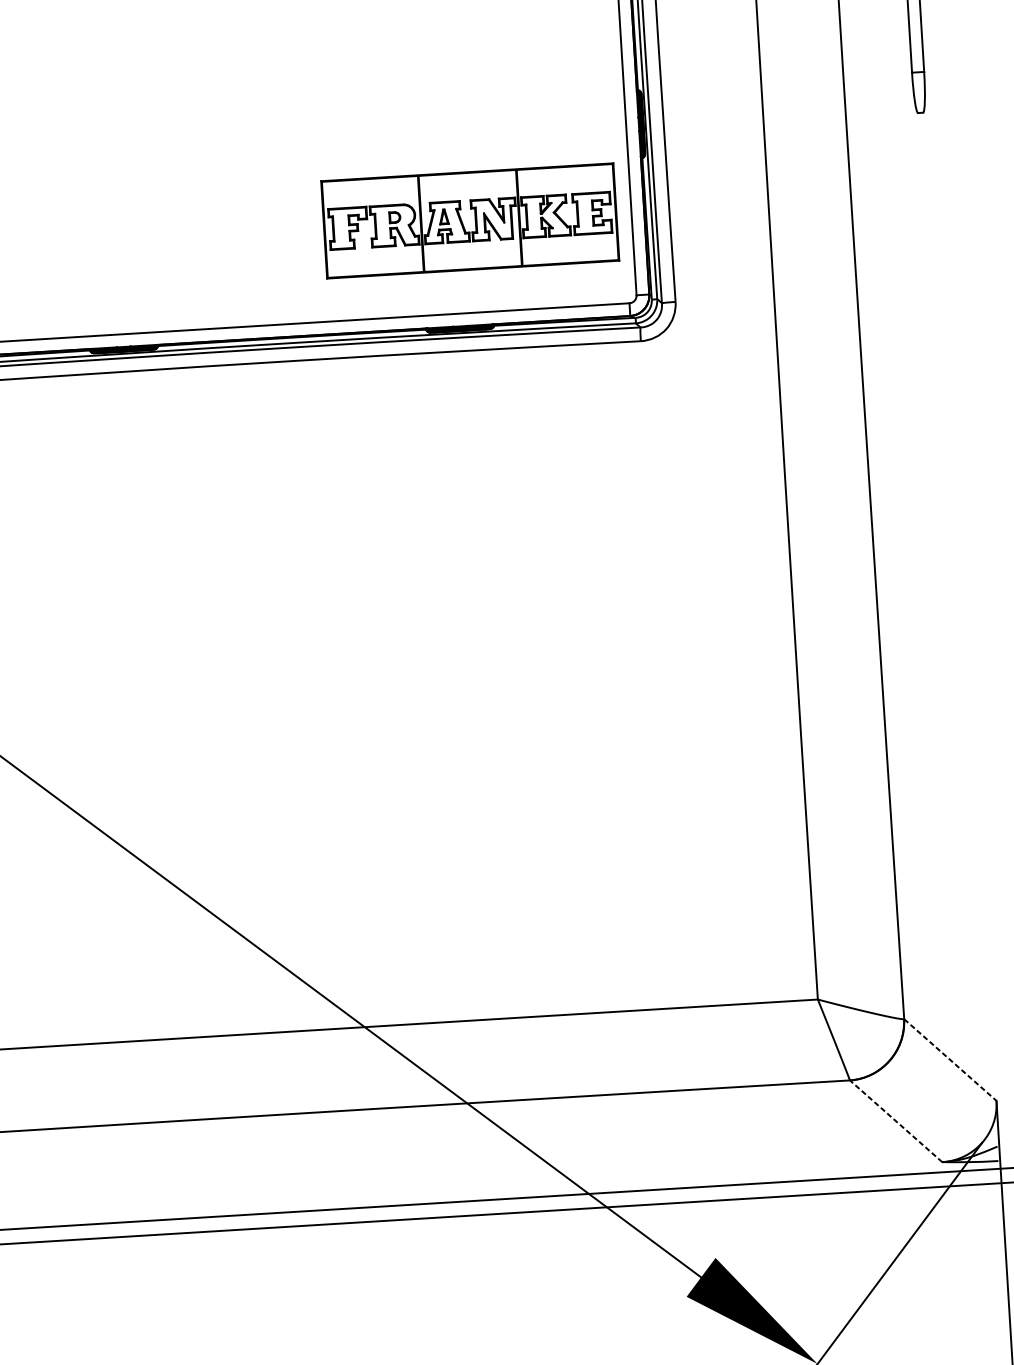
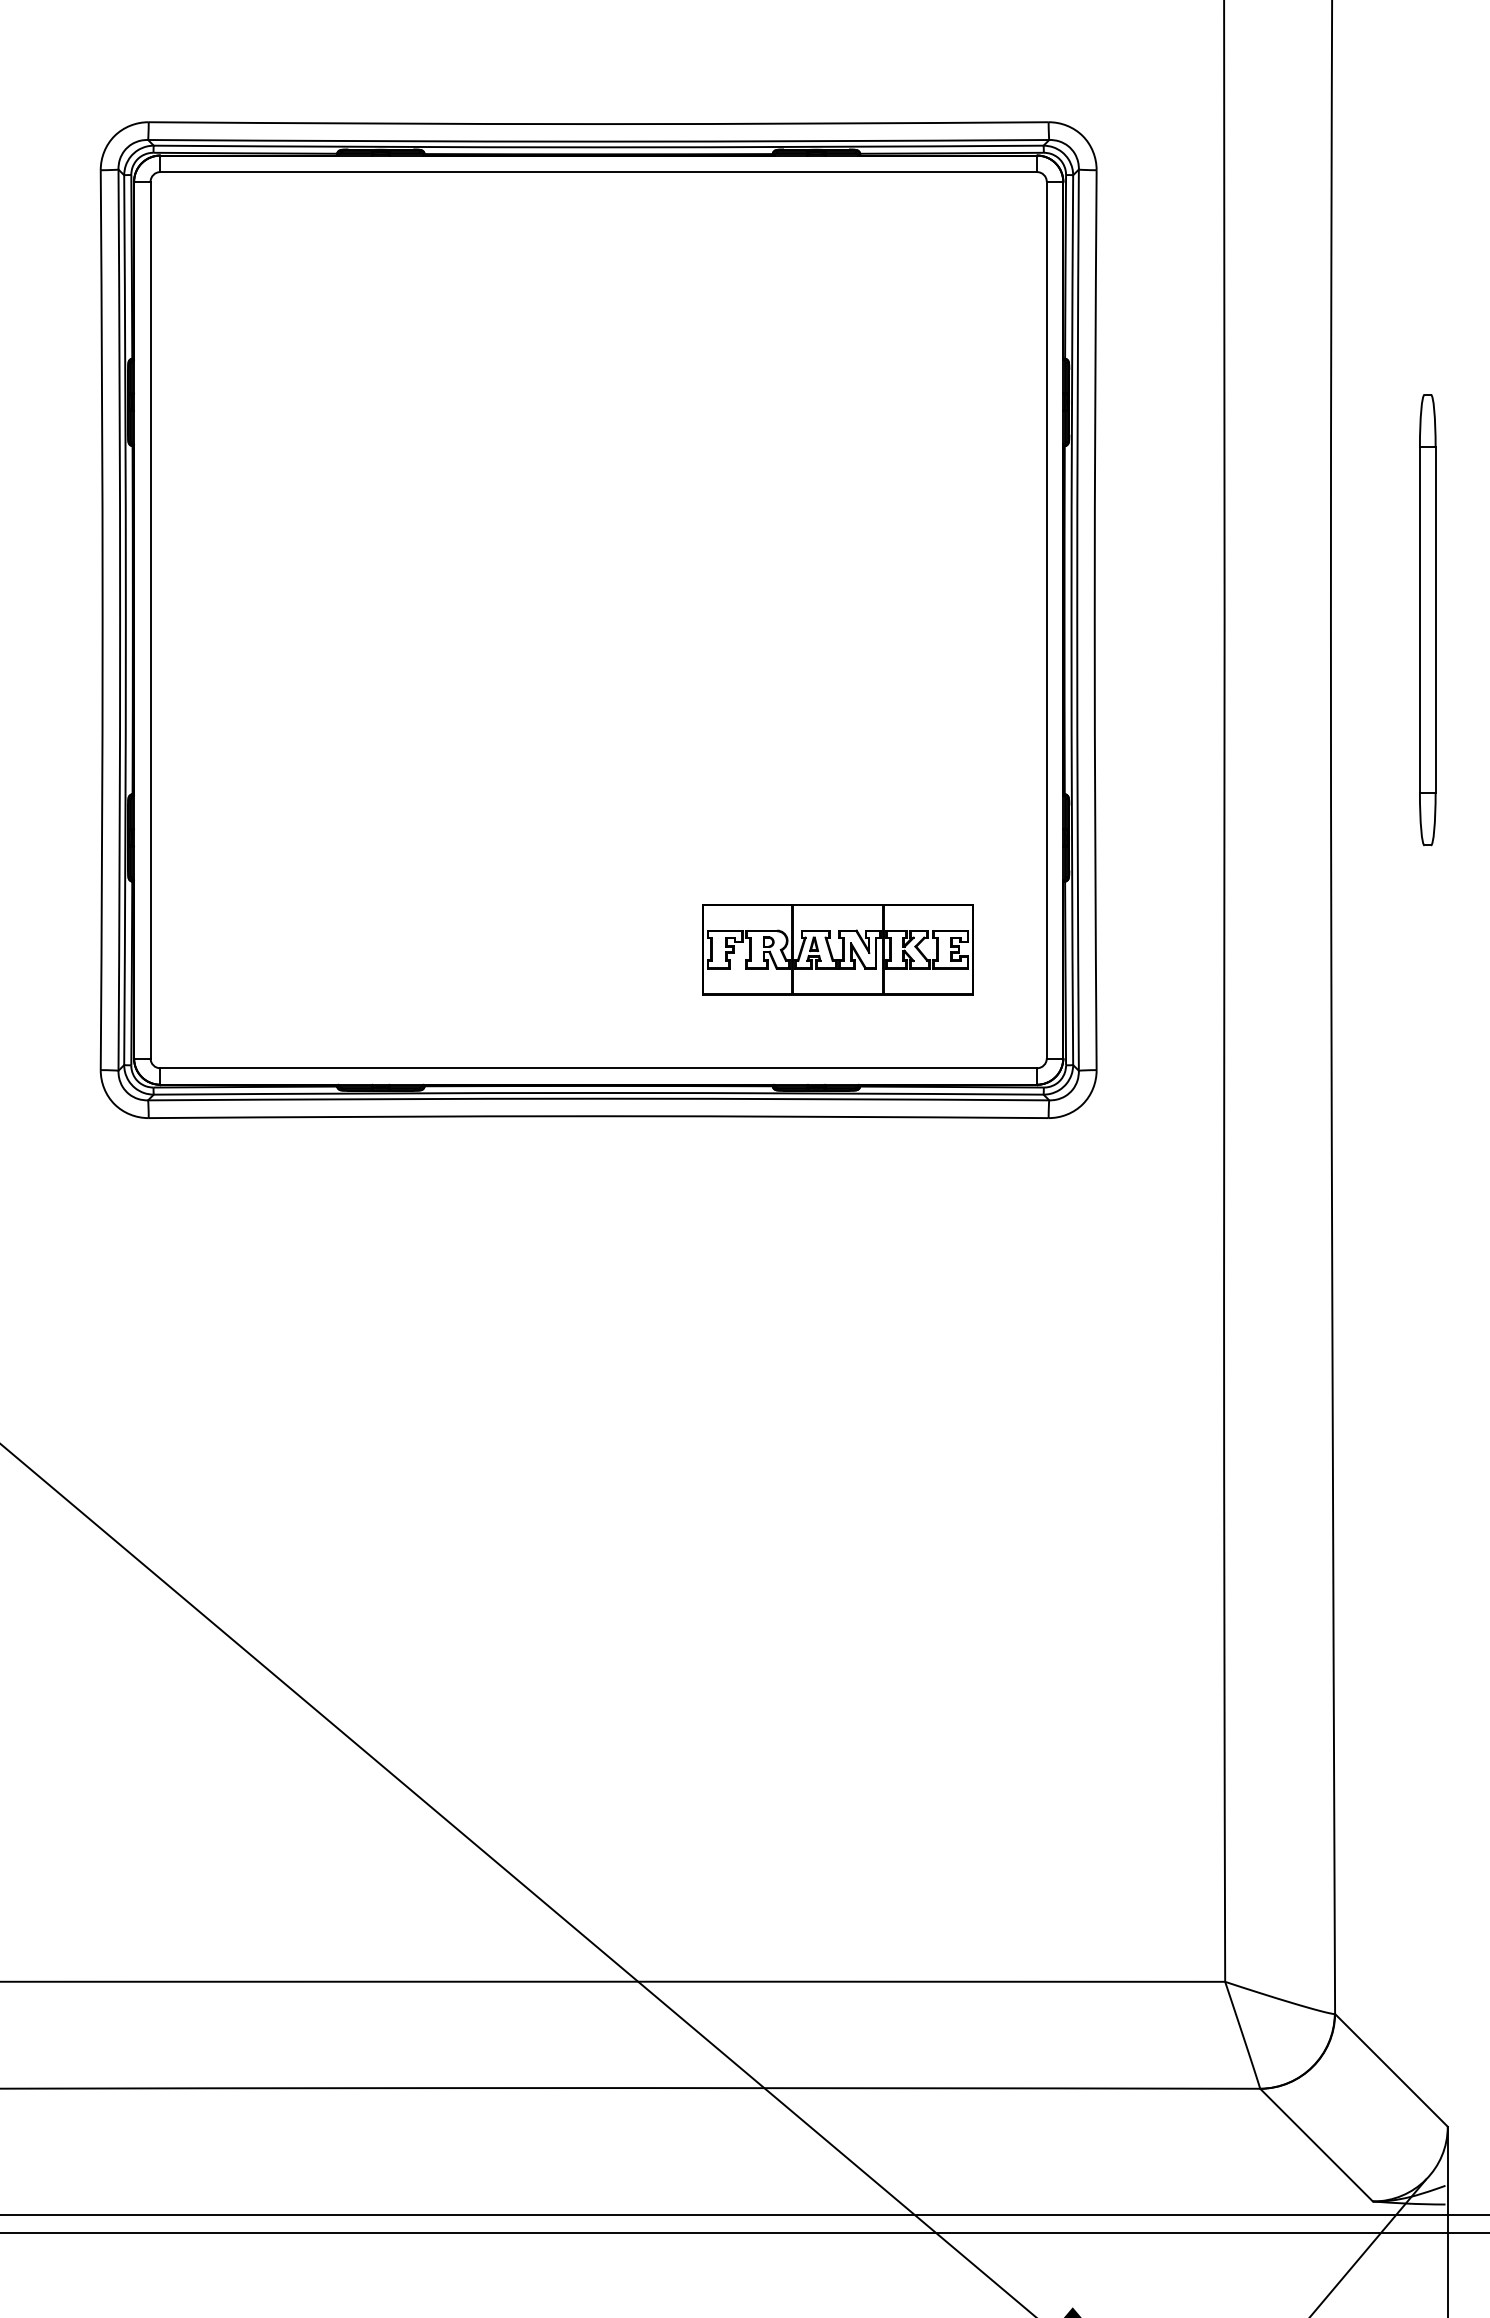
part: (469, 221) -> (837, 949), size x0.71
line: (950, 1060) -> (1391, 2070), dashed -> solid
line: (896, 1121) -> (1316, 2145), dashed -> solid

